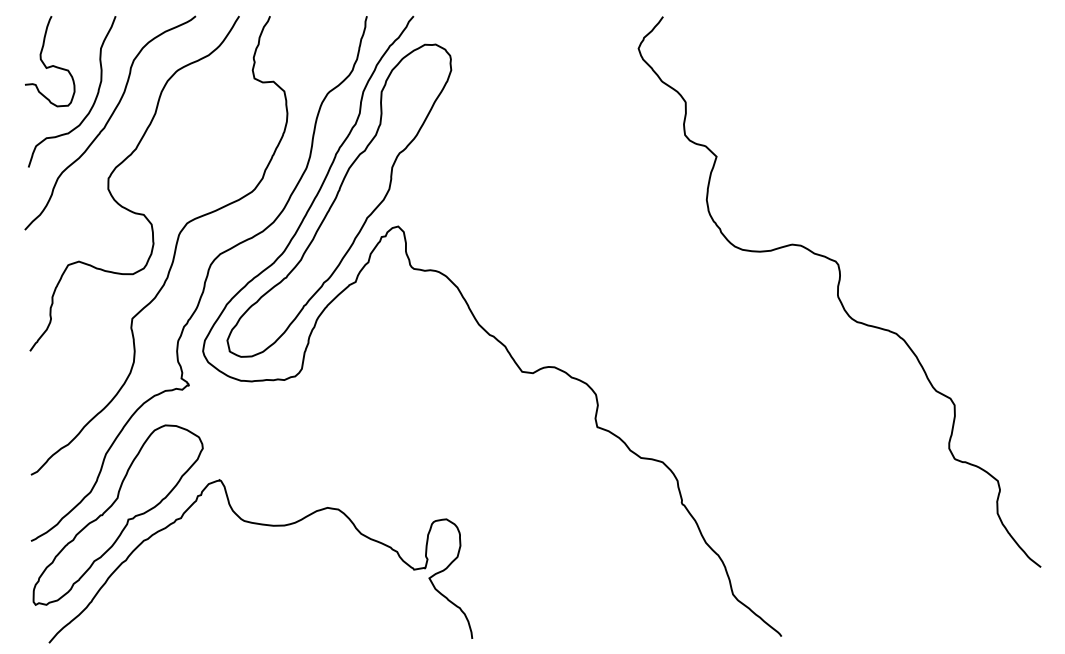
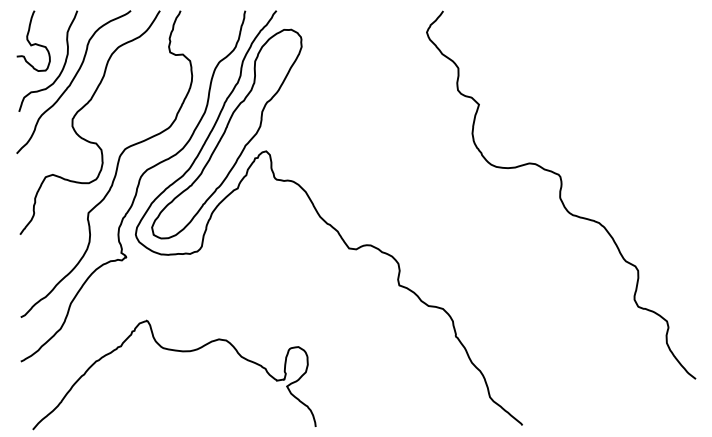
part: (117, 515) -> (78, 344), removed

